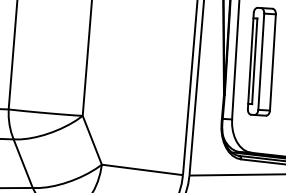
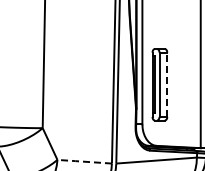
line: (273, 62) -> (167, 84), solid -> dashed
line: (142, 169) -> (84, 161), solid -> dashed

